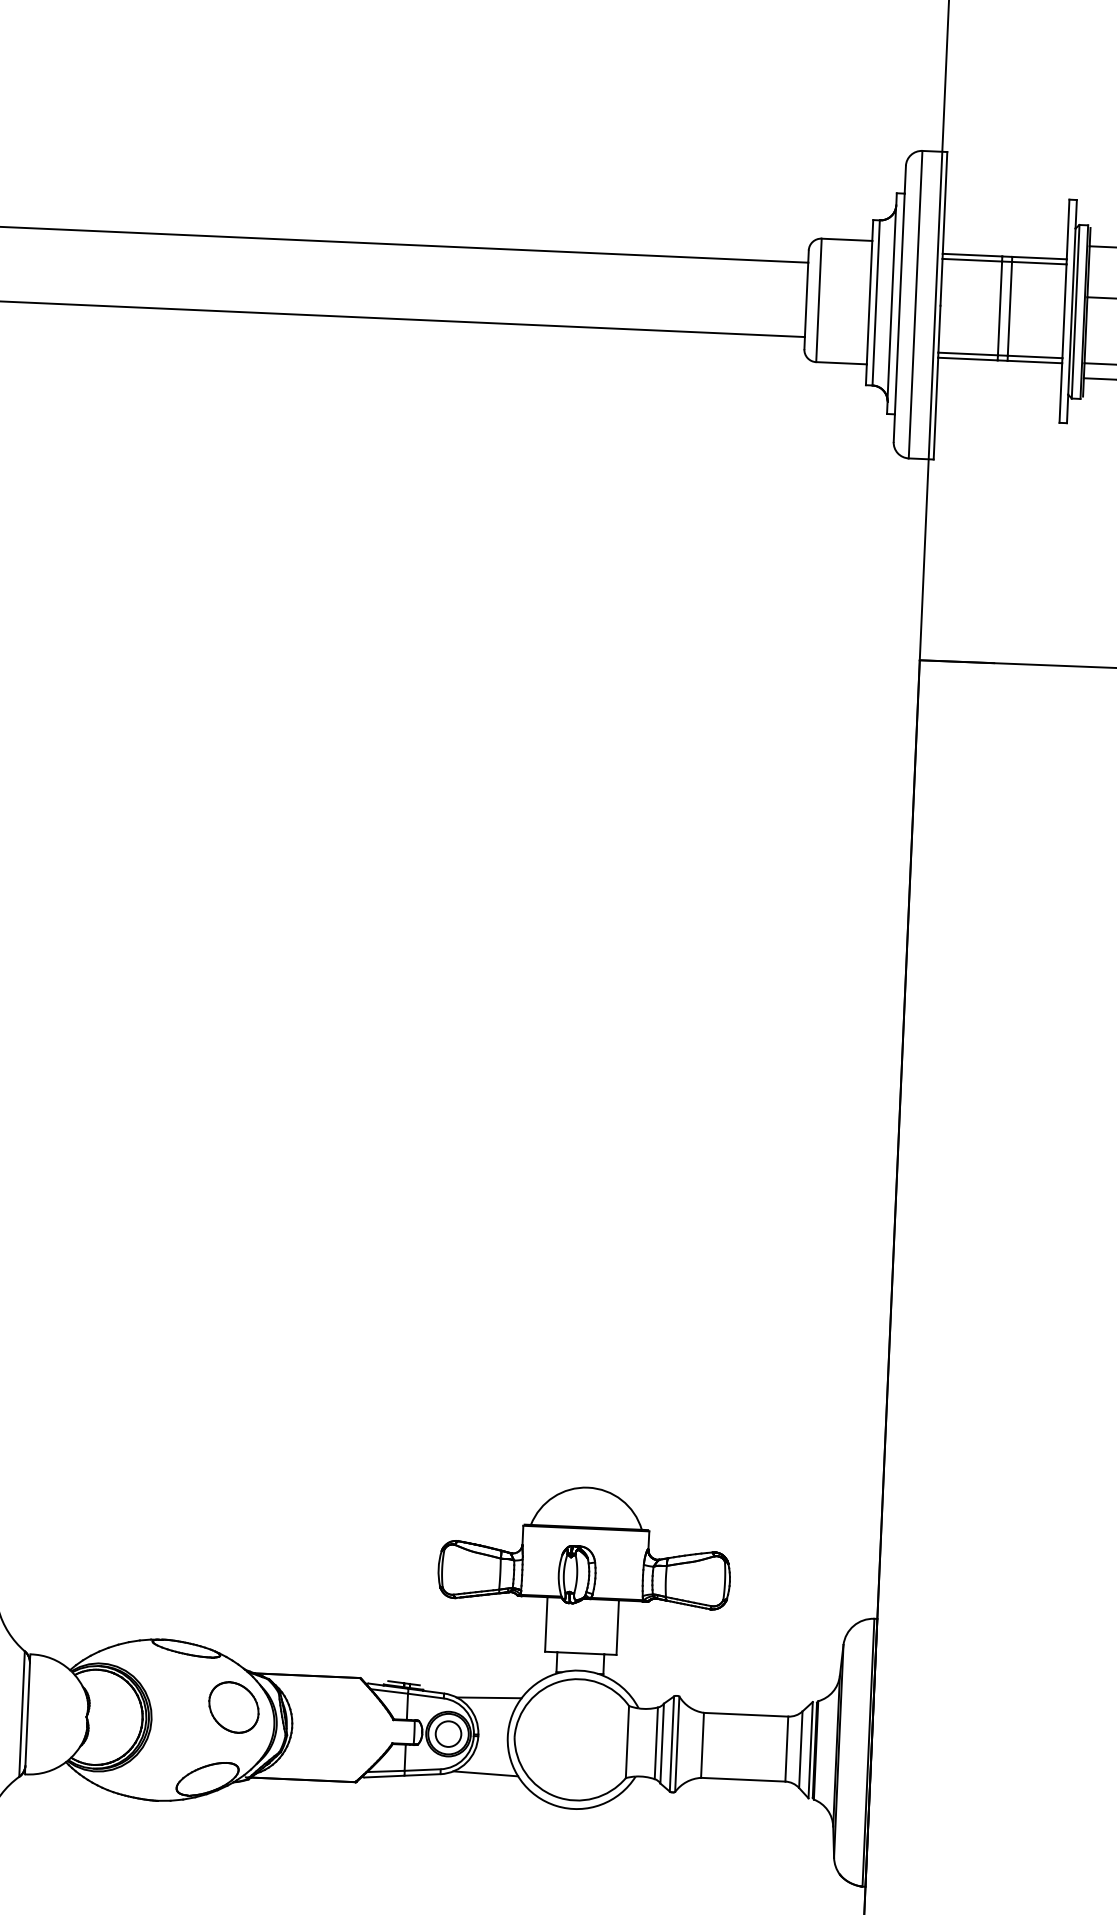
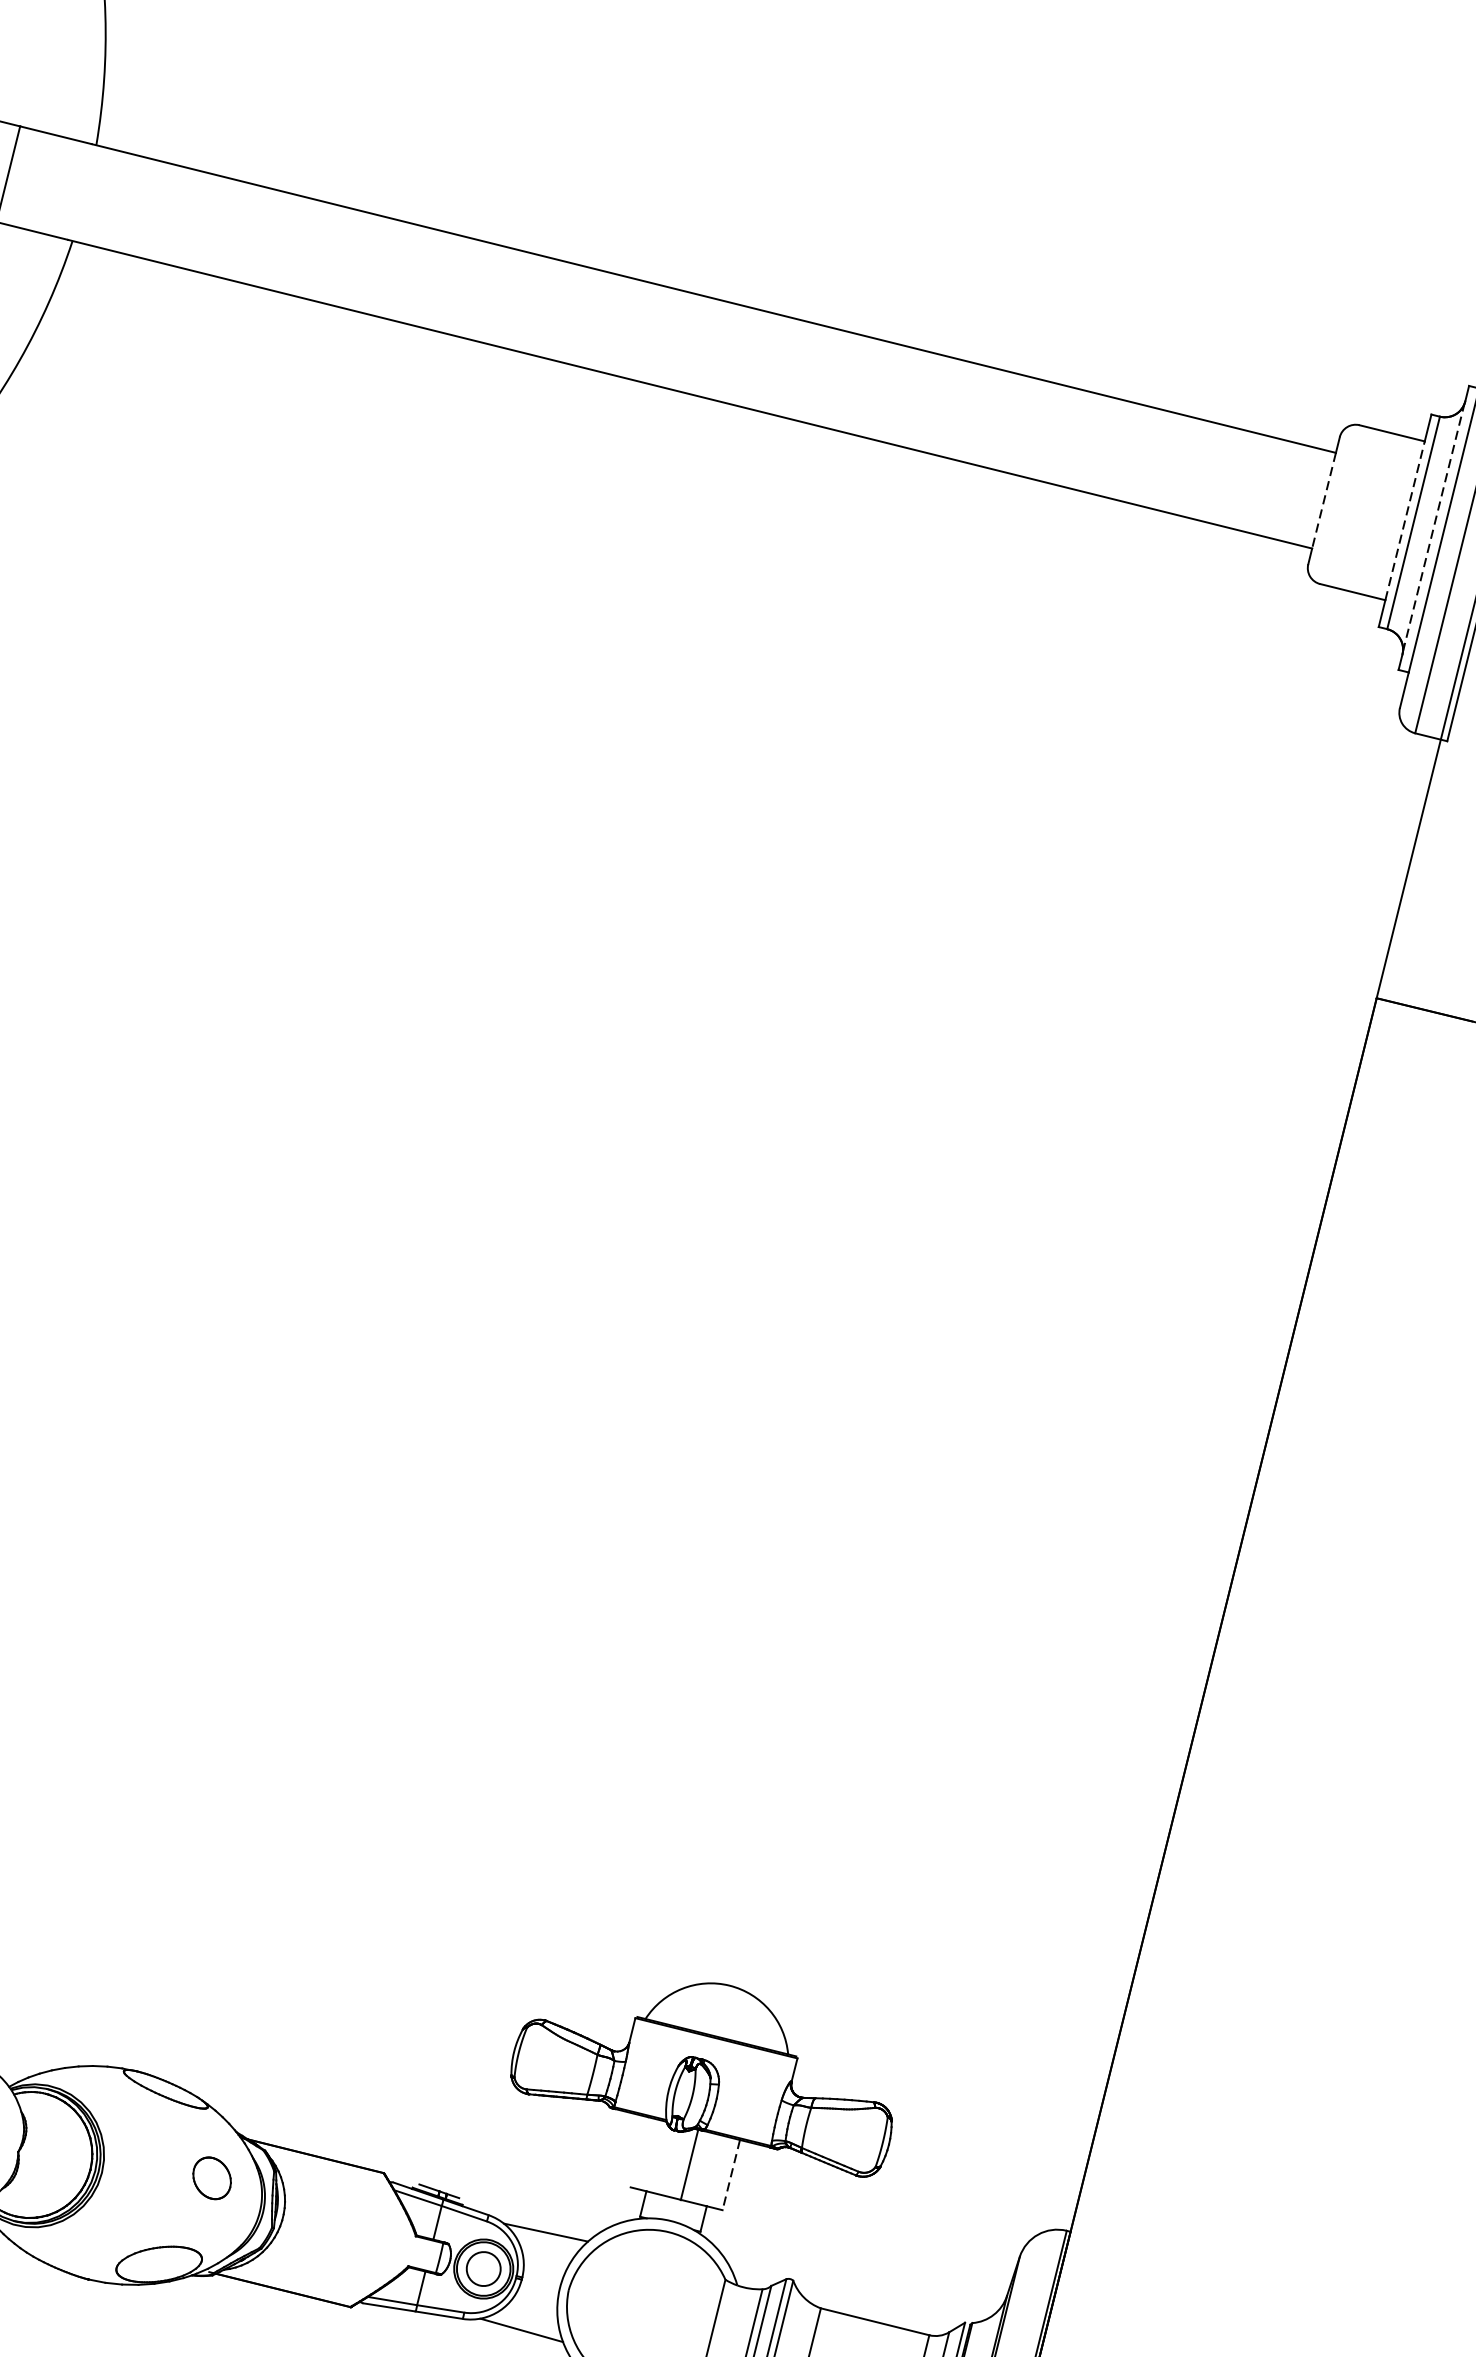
line: (806, 300) -> (1323, 501), solid -> dashed
line: (818, 300) -> (1339, 504), removed
line: (869, 302) -> (1405, 520), solid -> dashed
line: (891, 303) -> (1433, 527), solid -> dashed
line: (546, 1624) -> (689, 2165), moved
line: (617, 1628) -> (730, 2176), solid -> dashed
part: (233, 1707) -> (211, 2178), size x0.6

